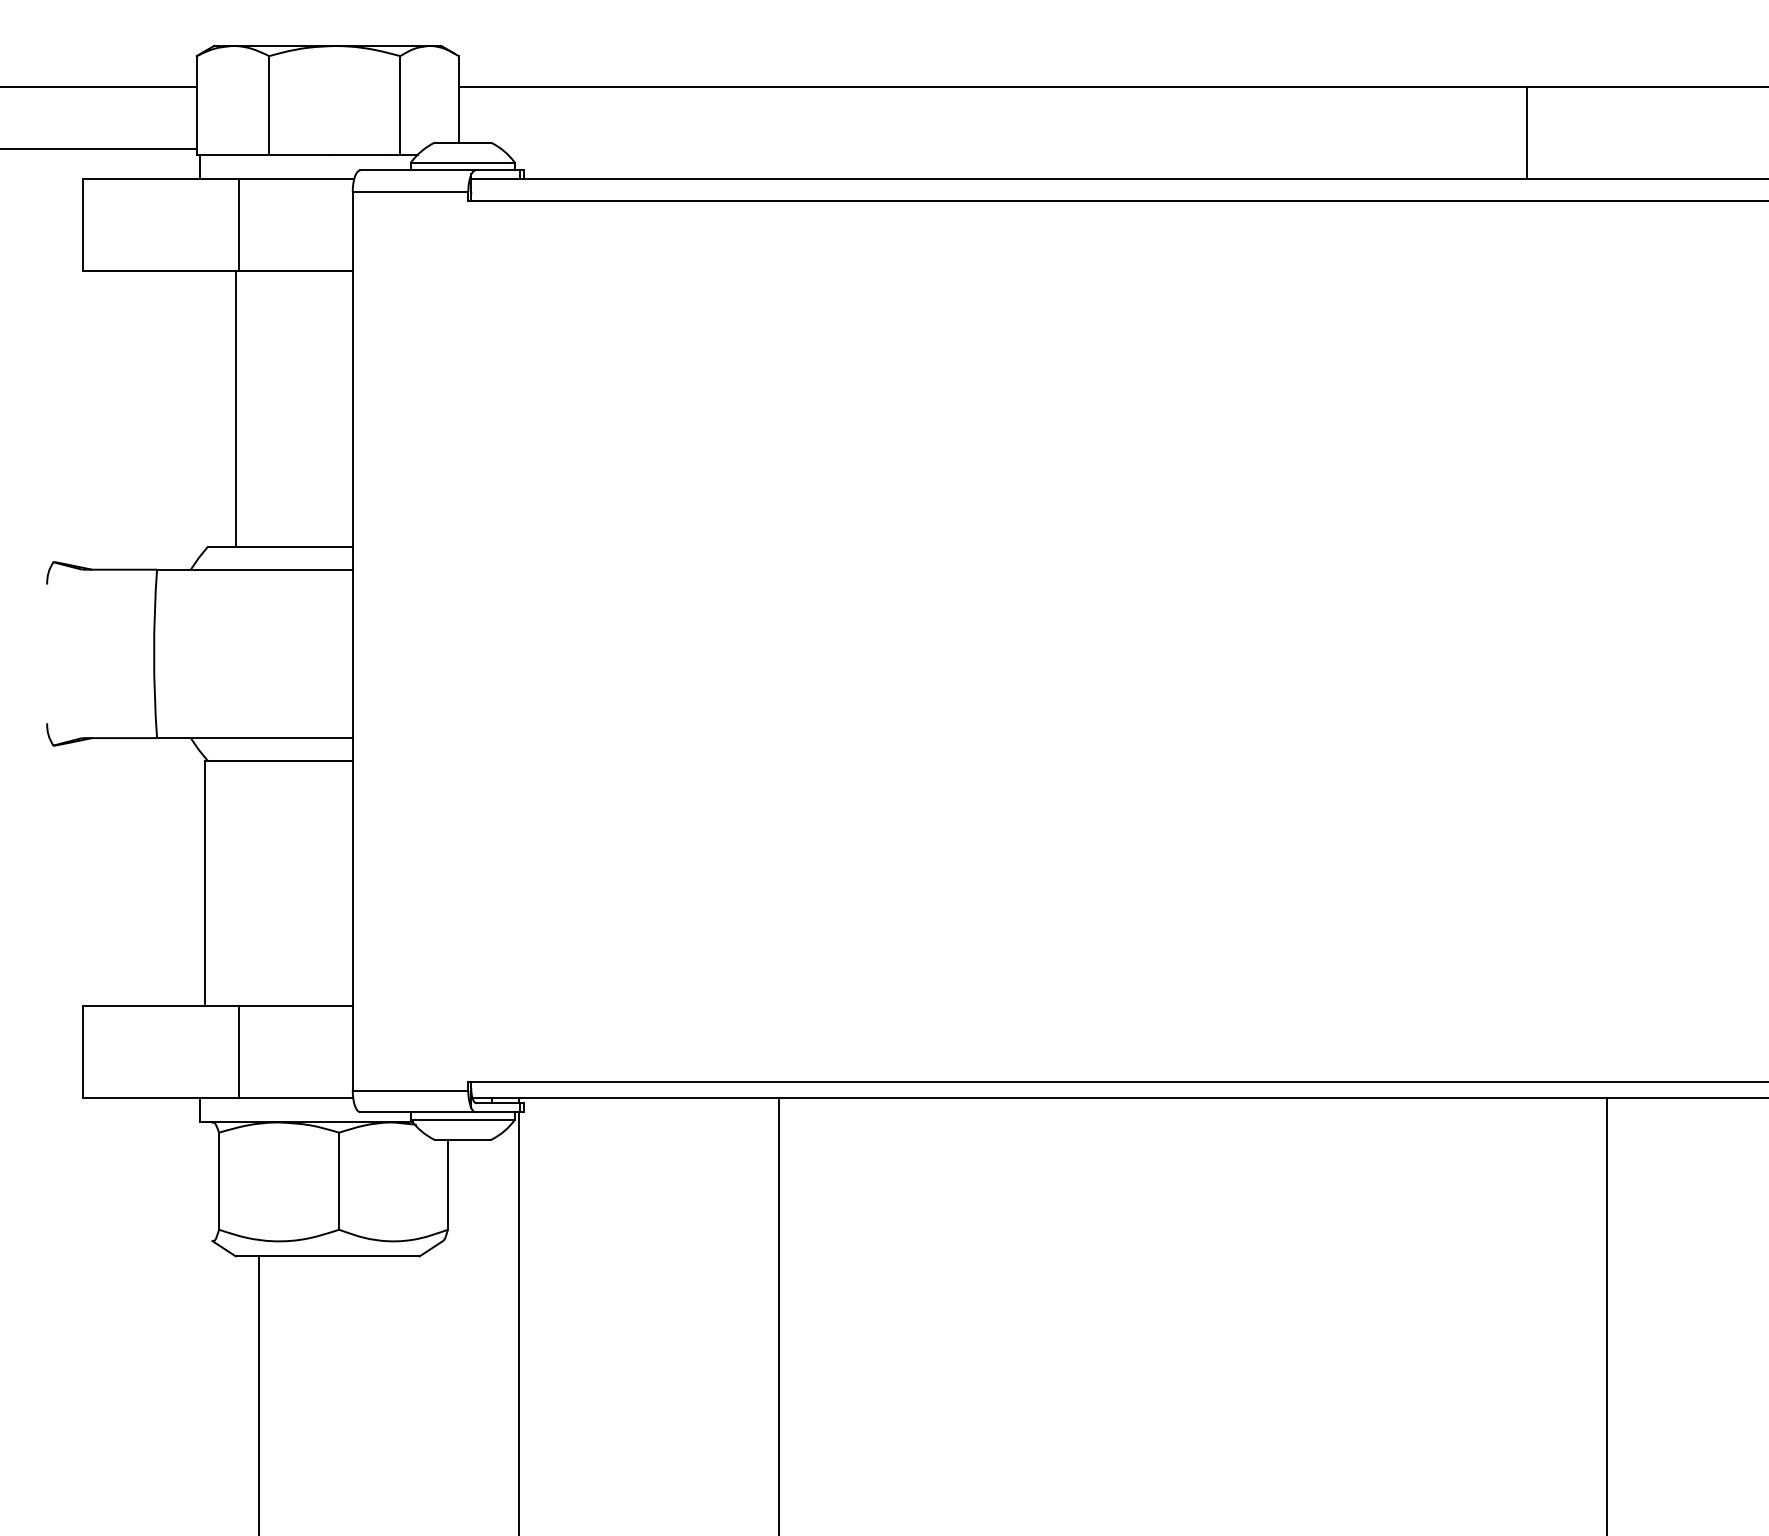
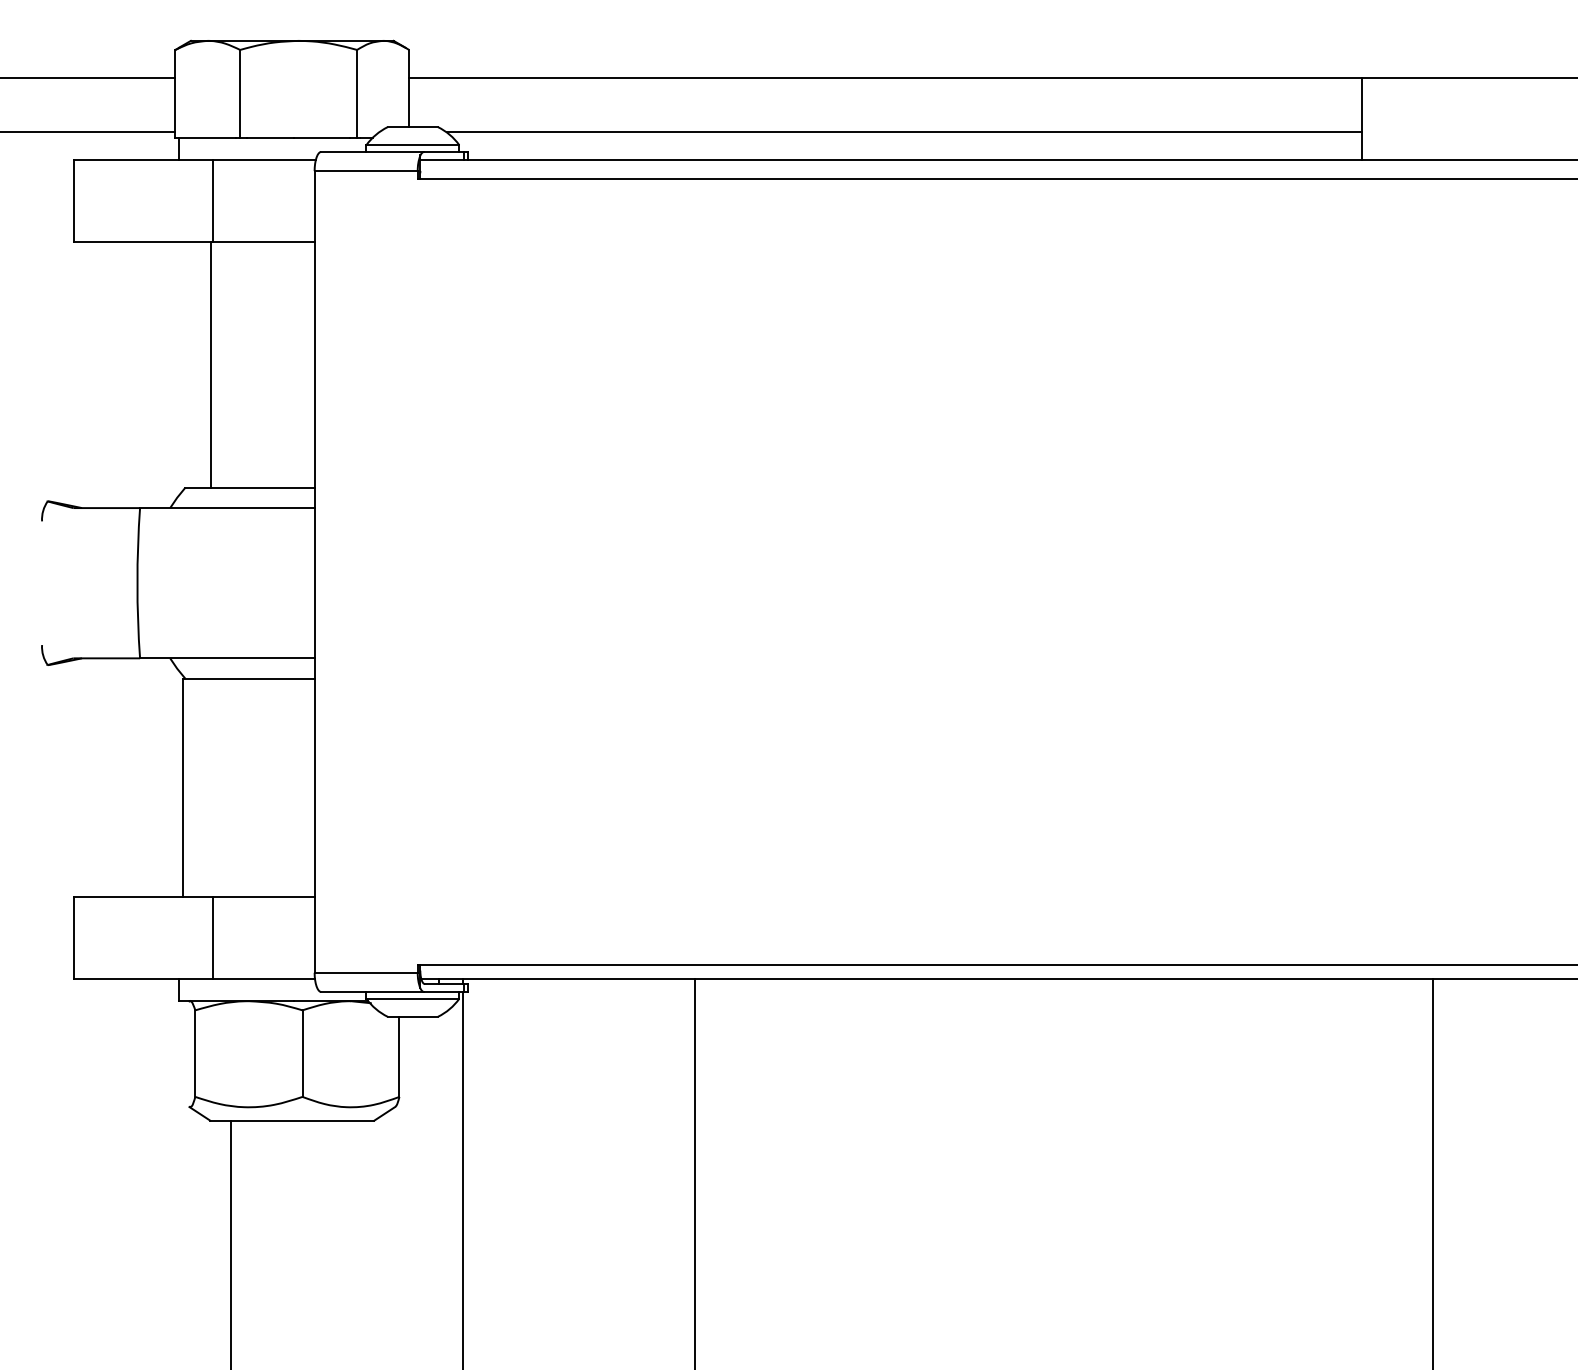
line: (1013, 148) -> (904, 132), added

